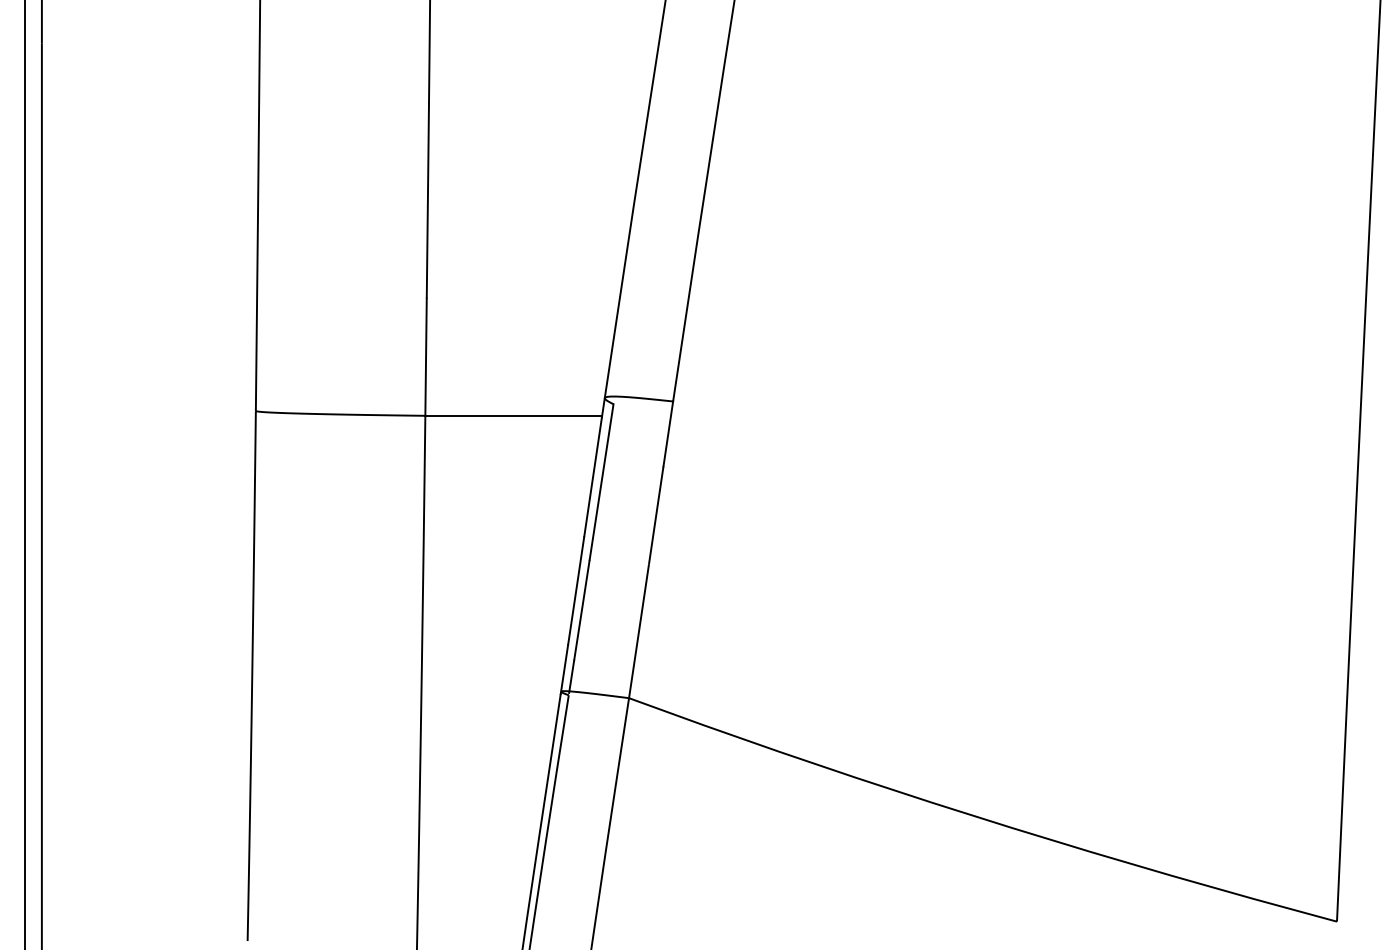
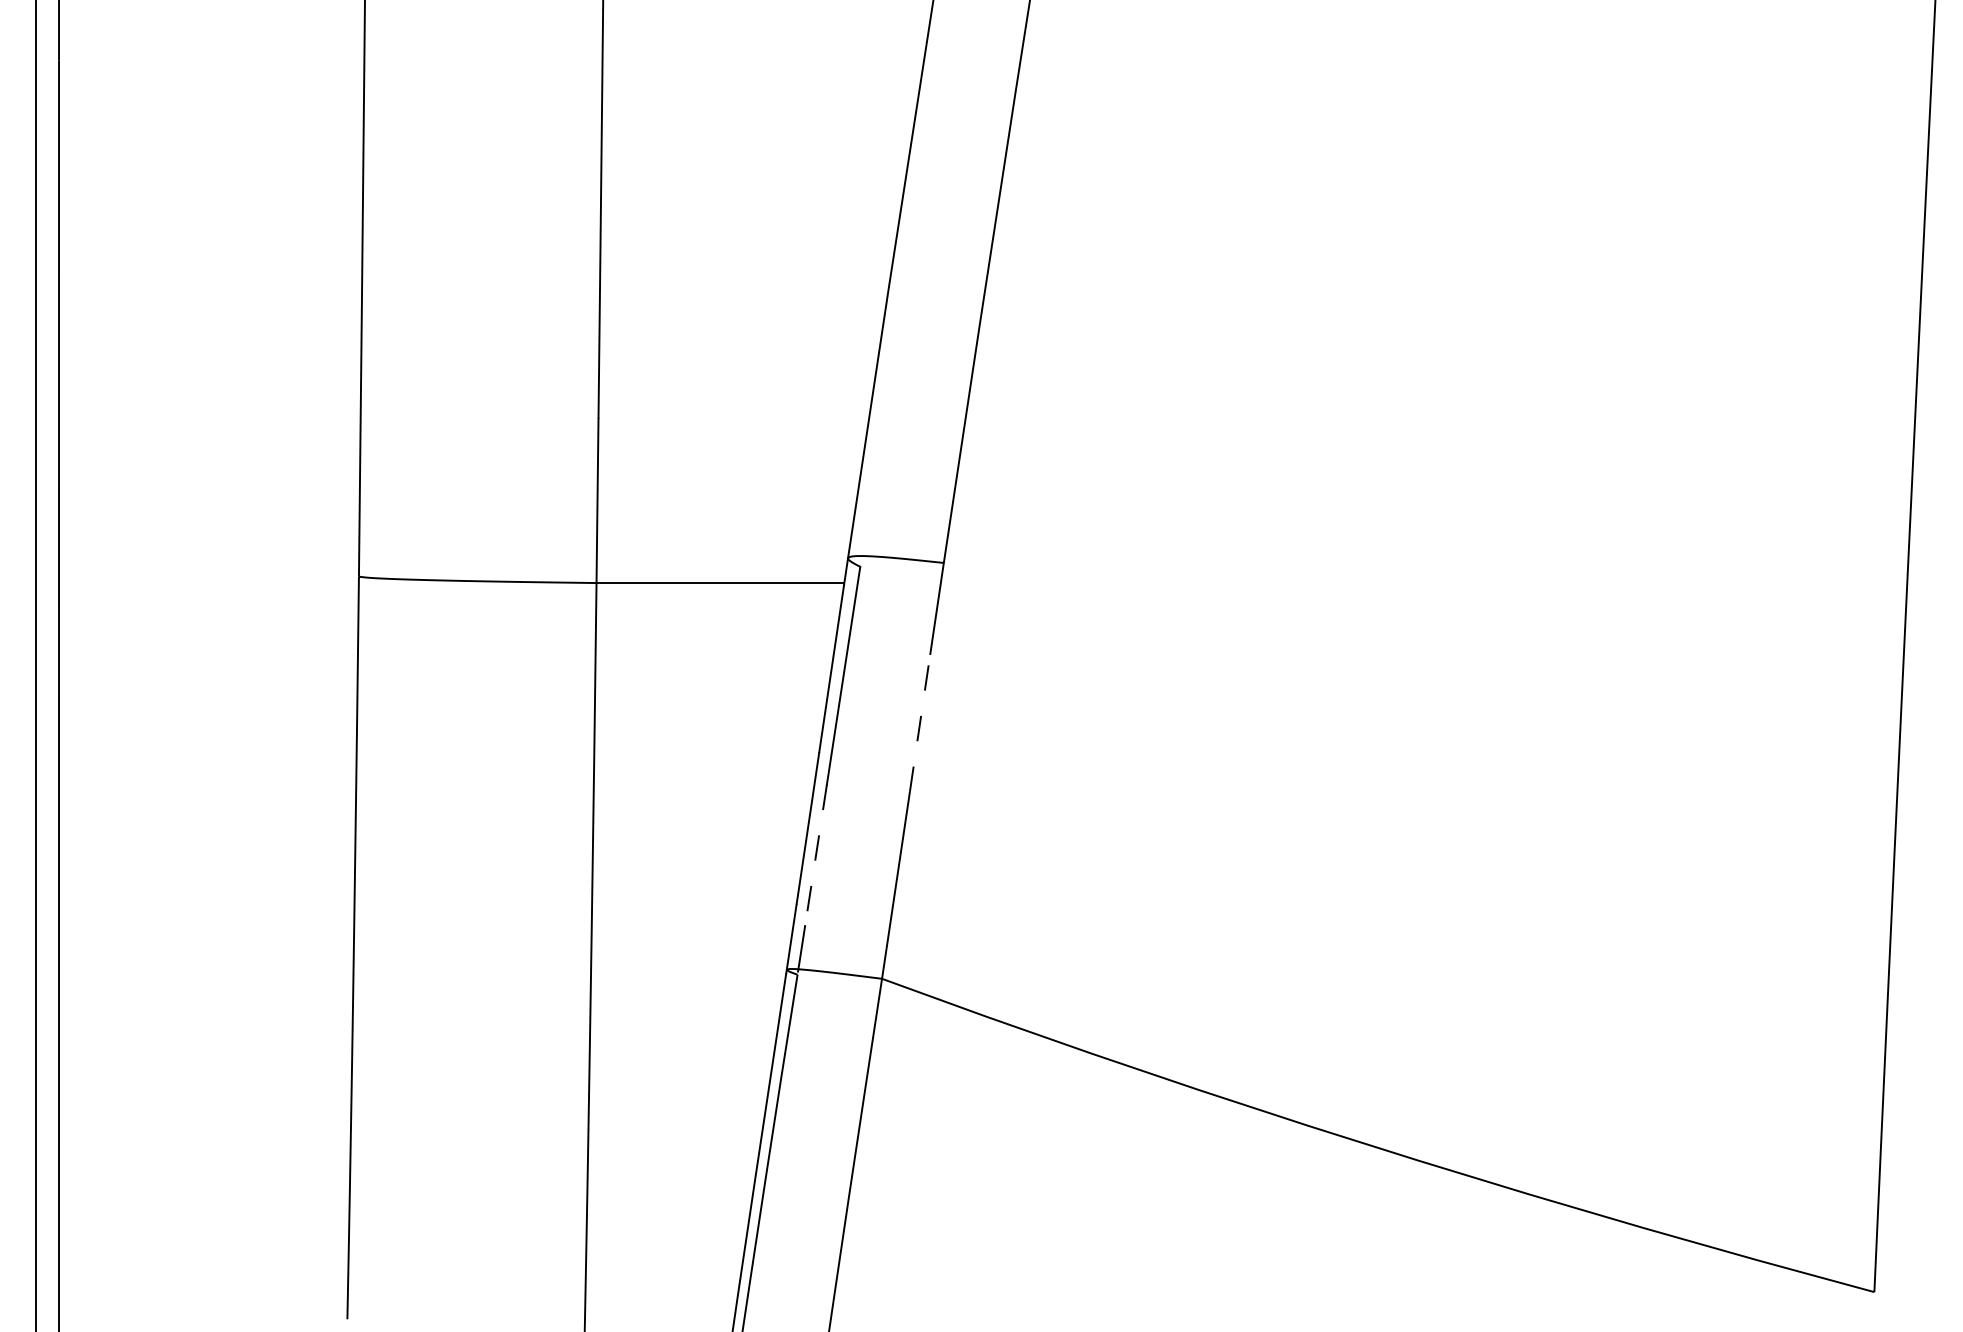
line: (656, 515) -> (920, 722), solid -> dashed
line: (582, 610) -> (816, 855), solid -> dashed

